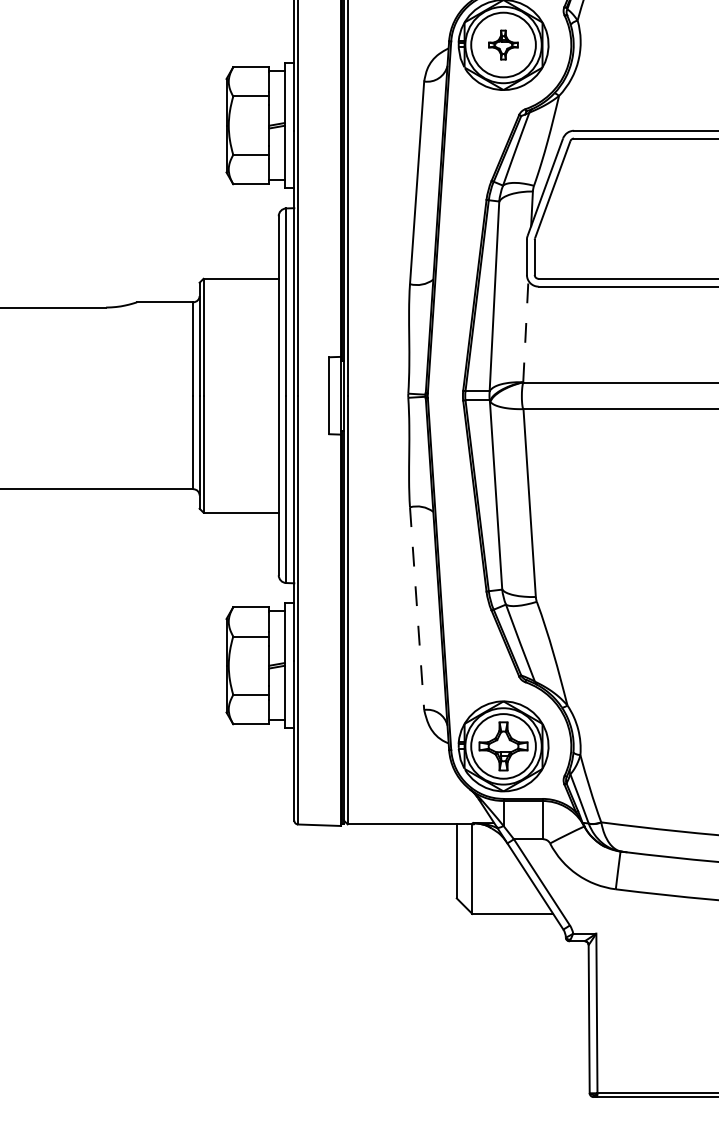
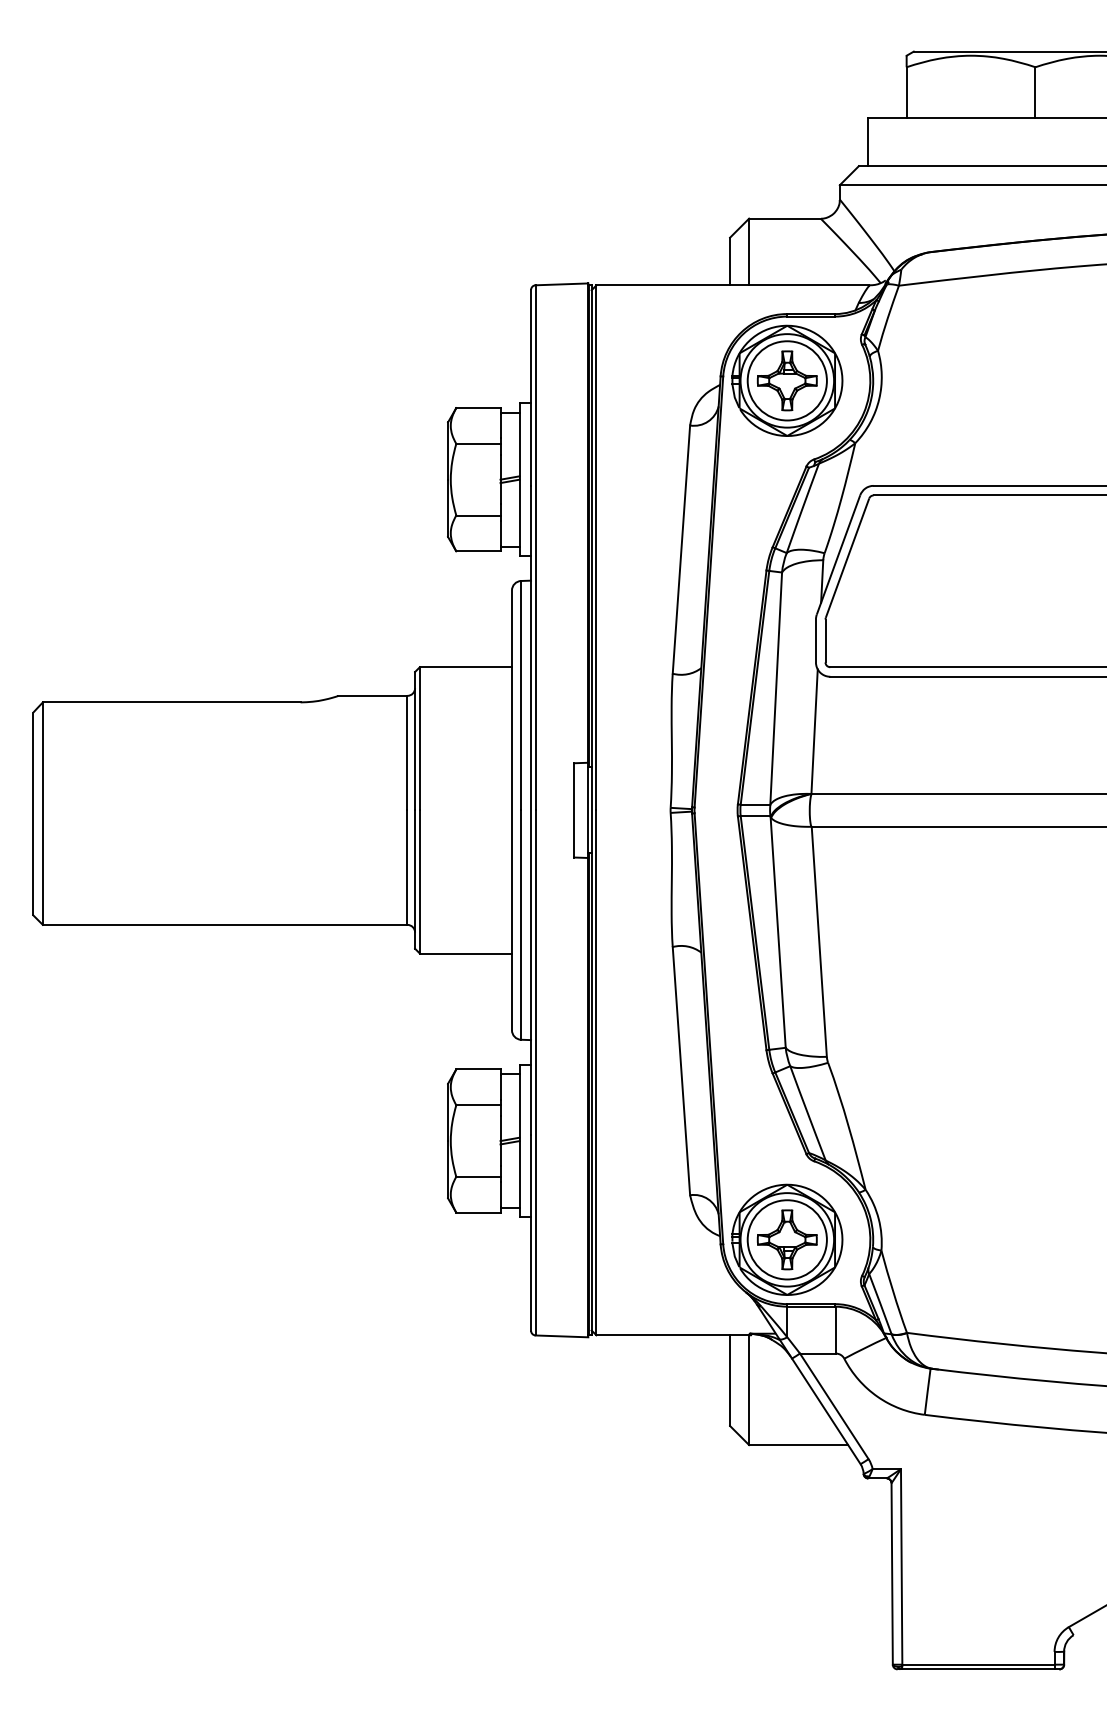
part: (502, 44) -> (786, 380), size x1.67
line: (525, 331) -> (814, 731), dashed -> solid
line: (417, 608) -> (681, 1071), dashed -> solid

